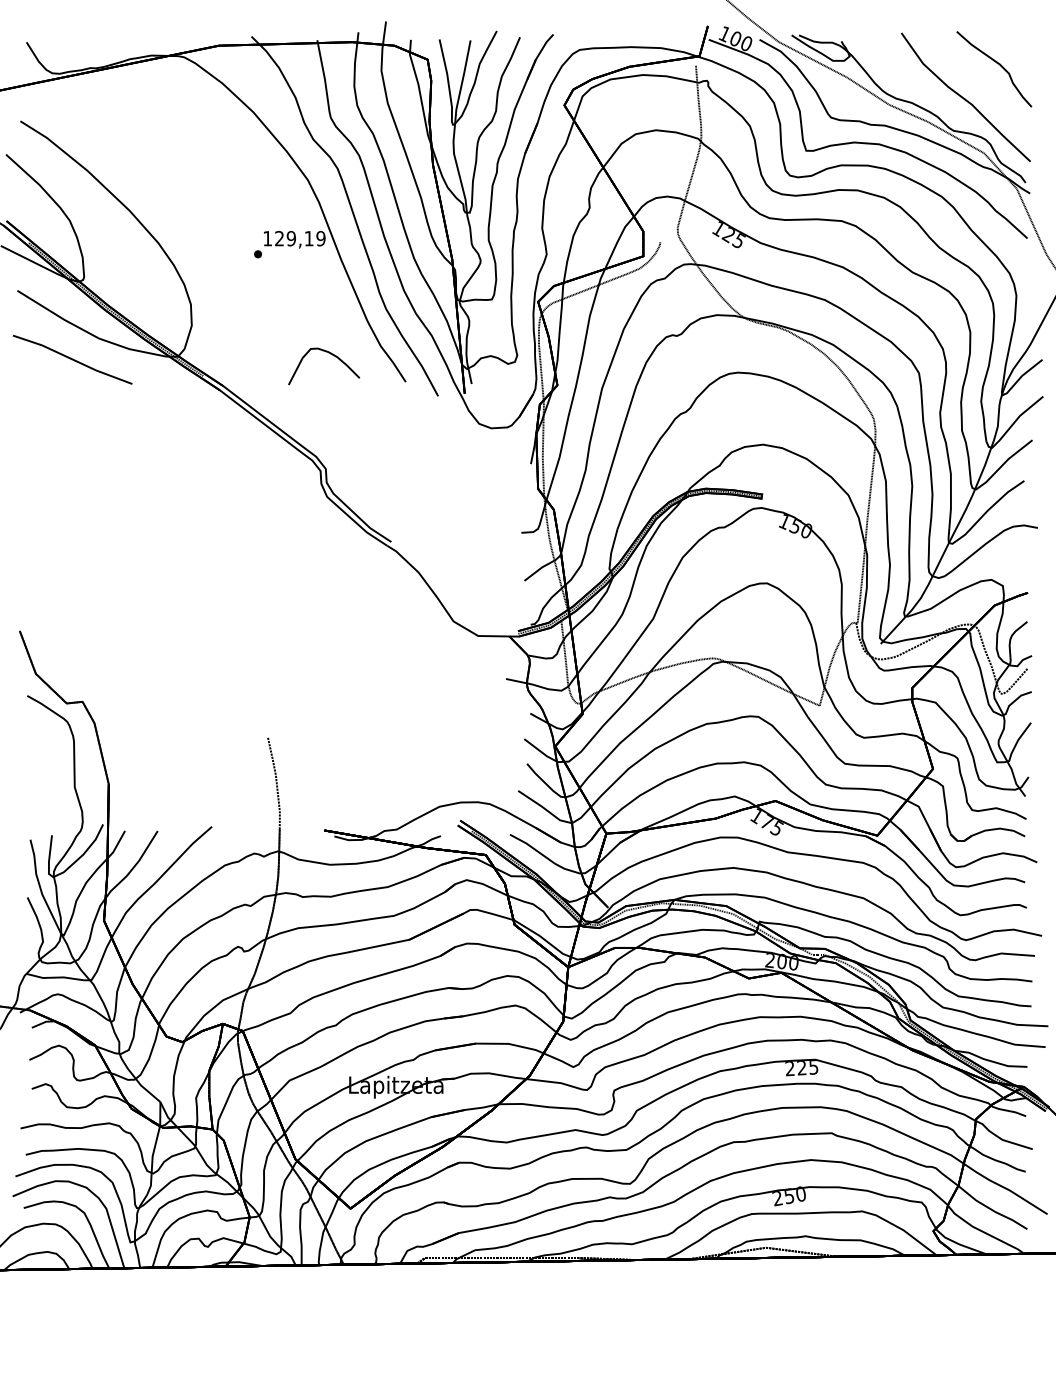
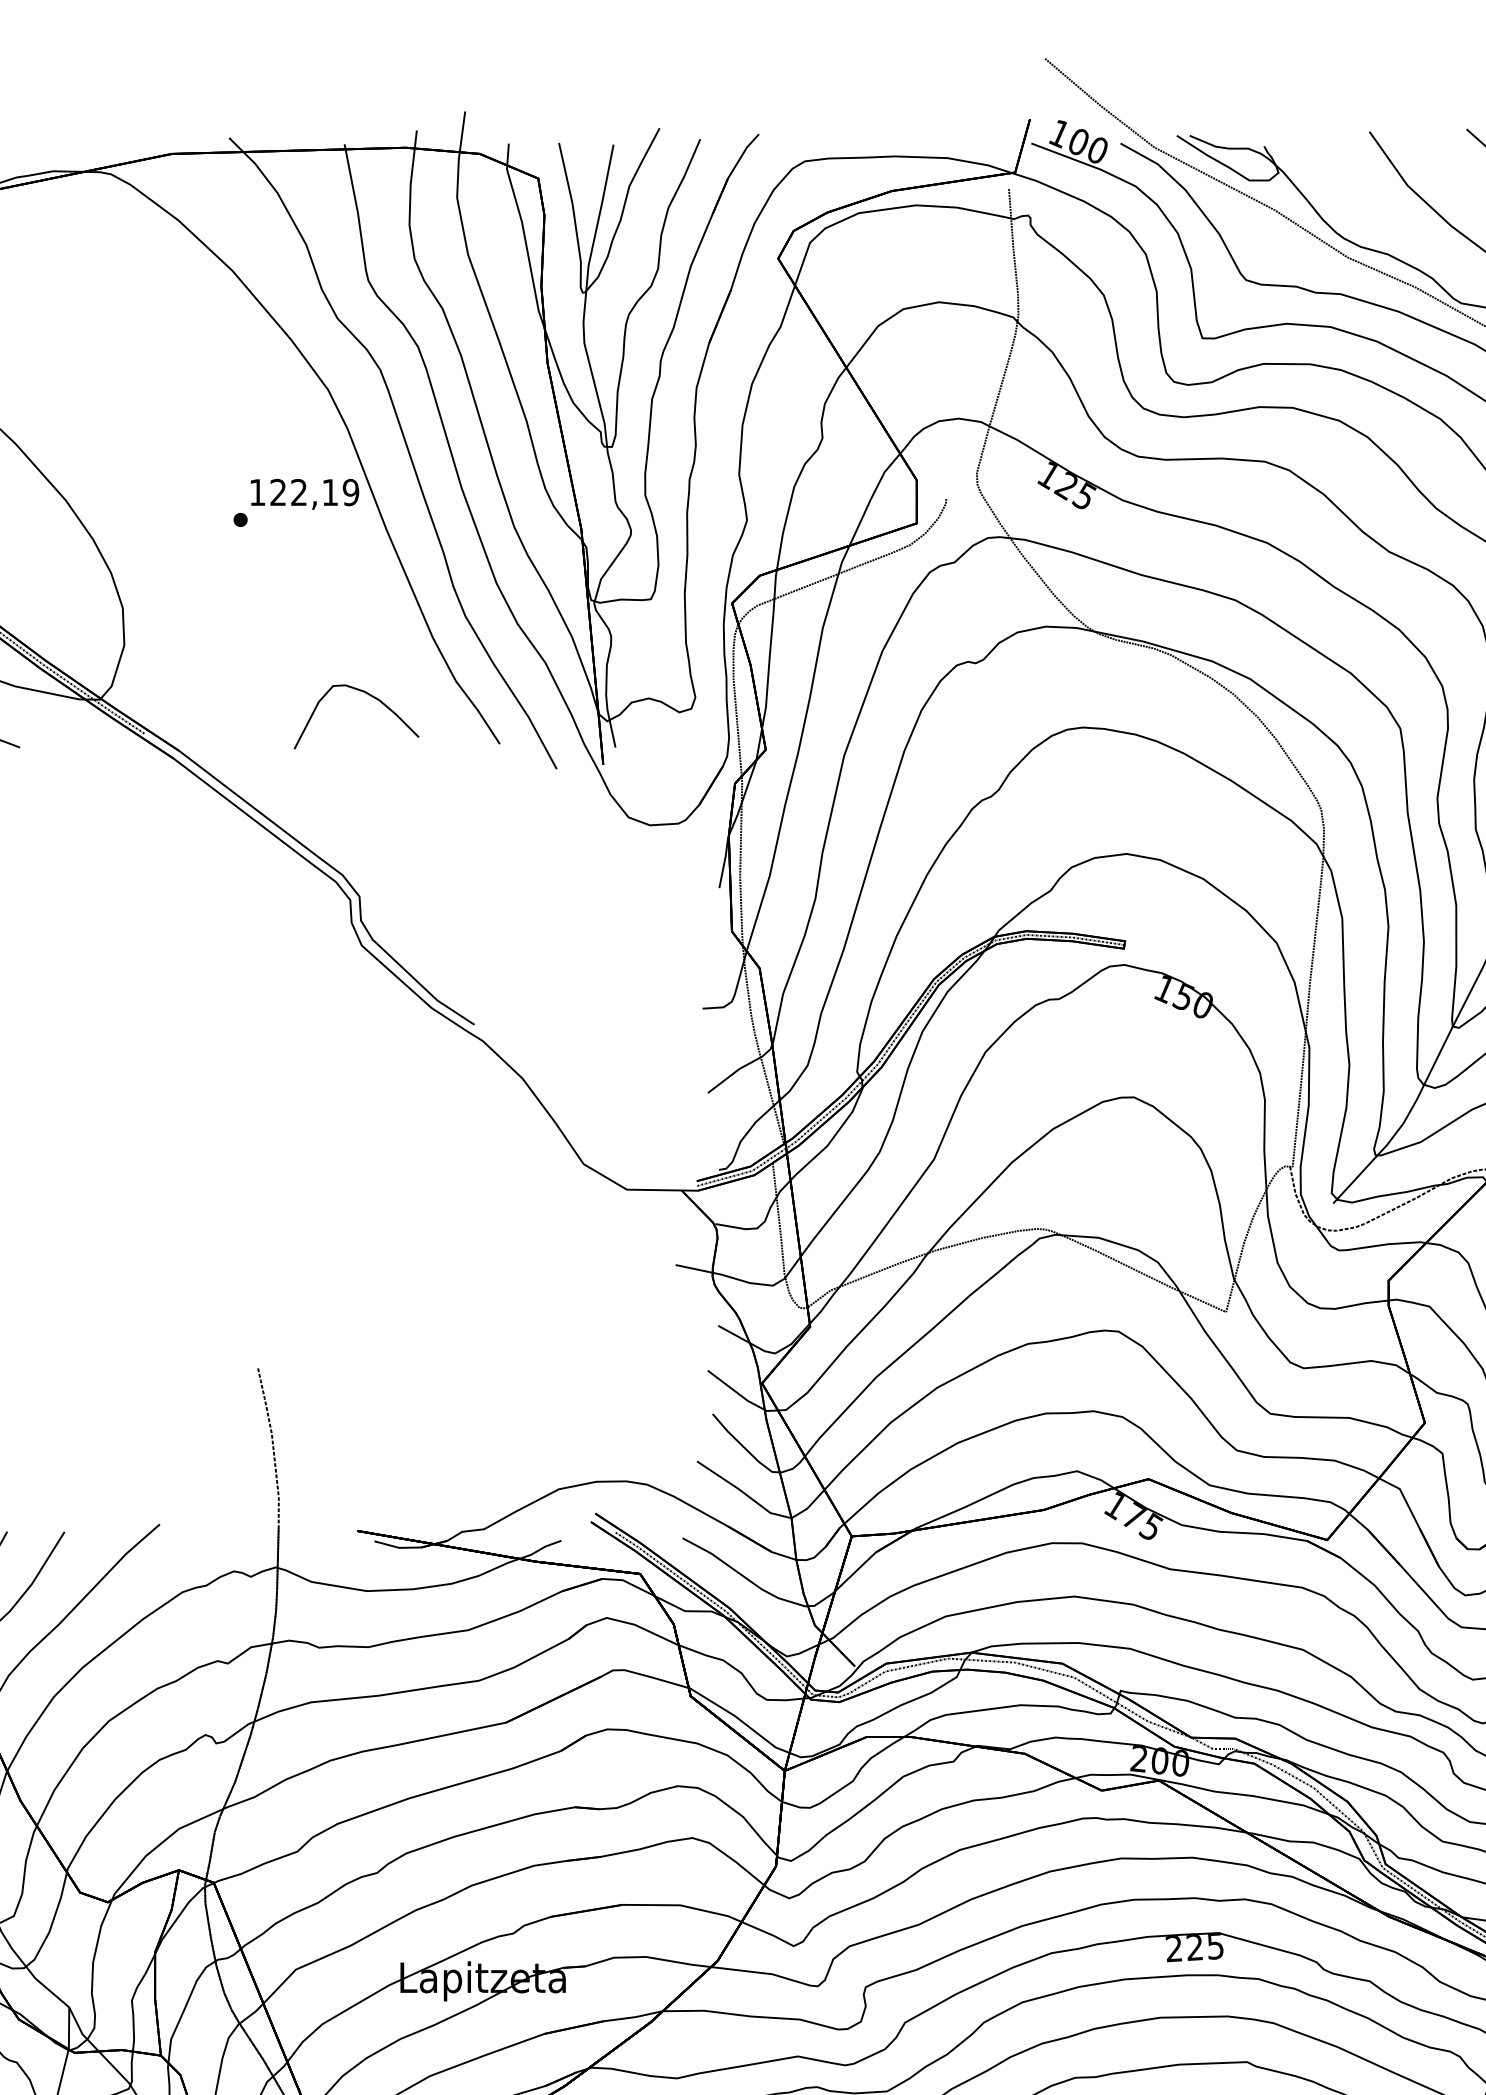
text: (290, 238) -> (297, 492), 129,19 -> 122,19

